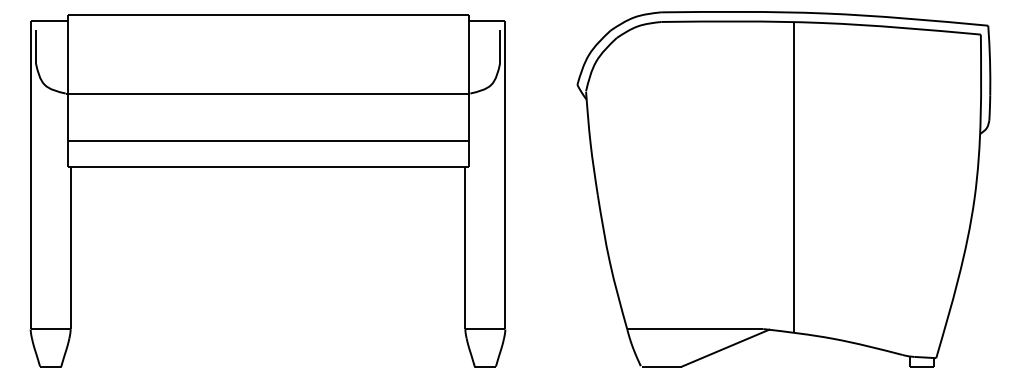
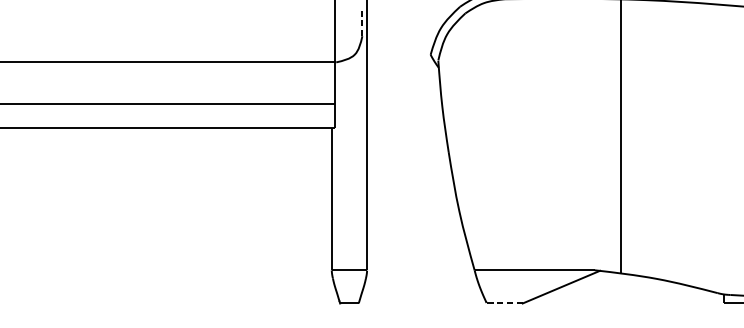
line: (500, 47) -> (362, 21), solid -> dashed
line: (662, 366) -> (505, 303), solid -> dashed

